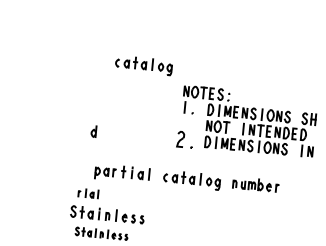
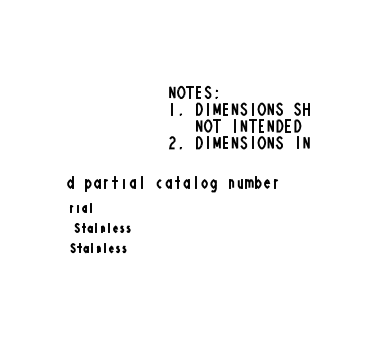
part: (143, 66) -> (125, 70), removed
part: (93, 131) -> (70, 182), moved
part: (185, 139) -> (175, 142), size x0.71
part: (107, 214) -> (102, 227), size x0.71

